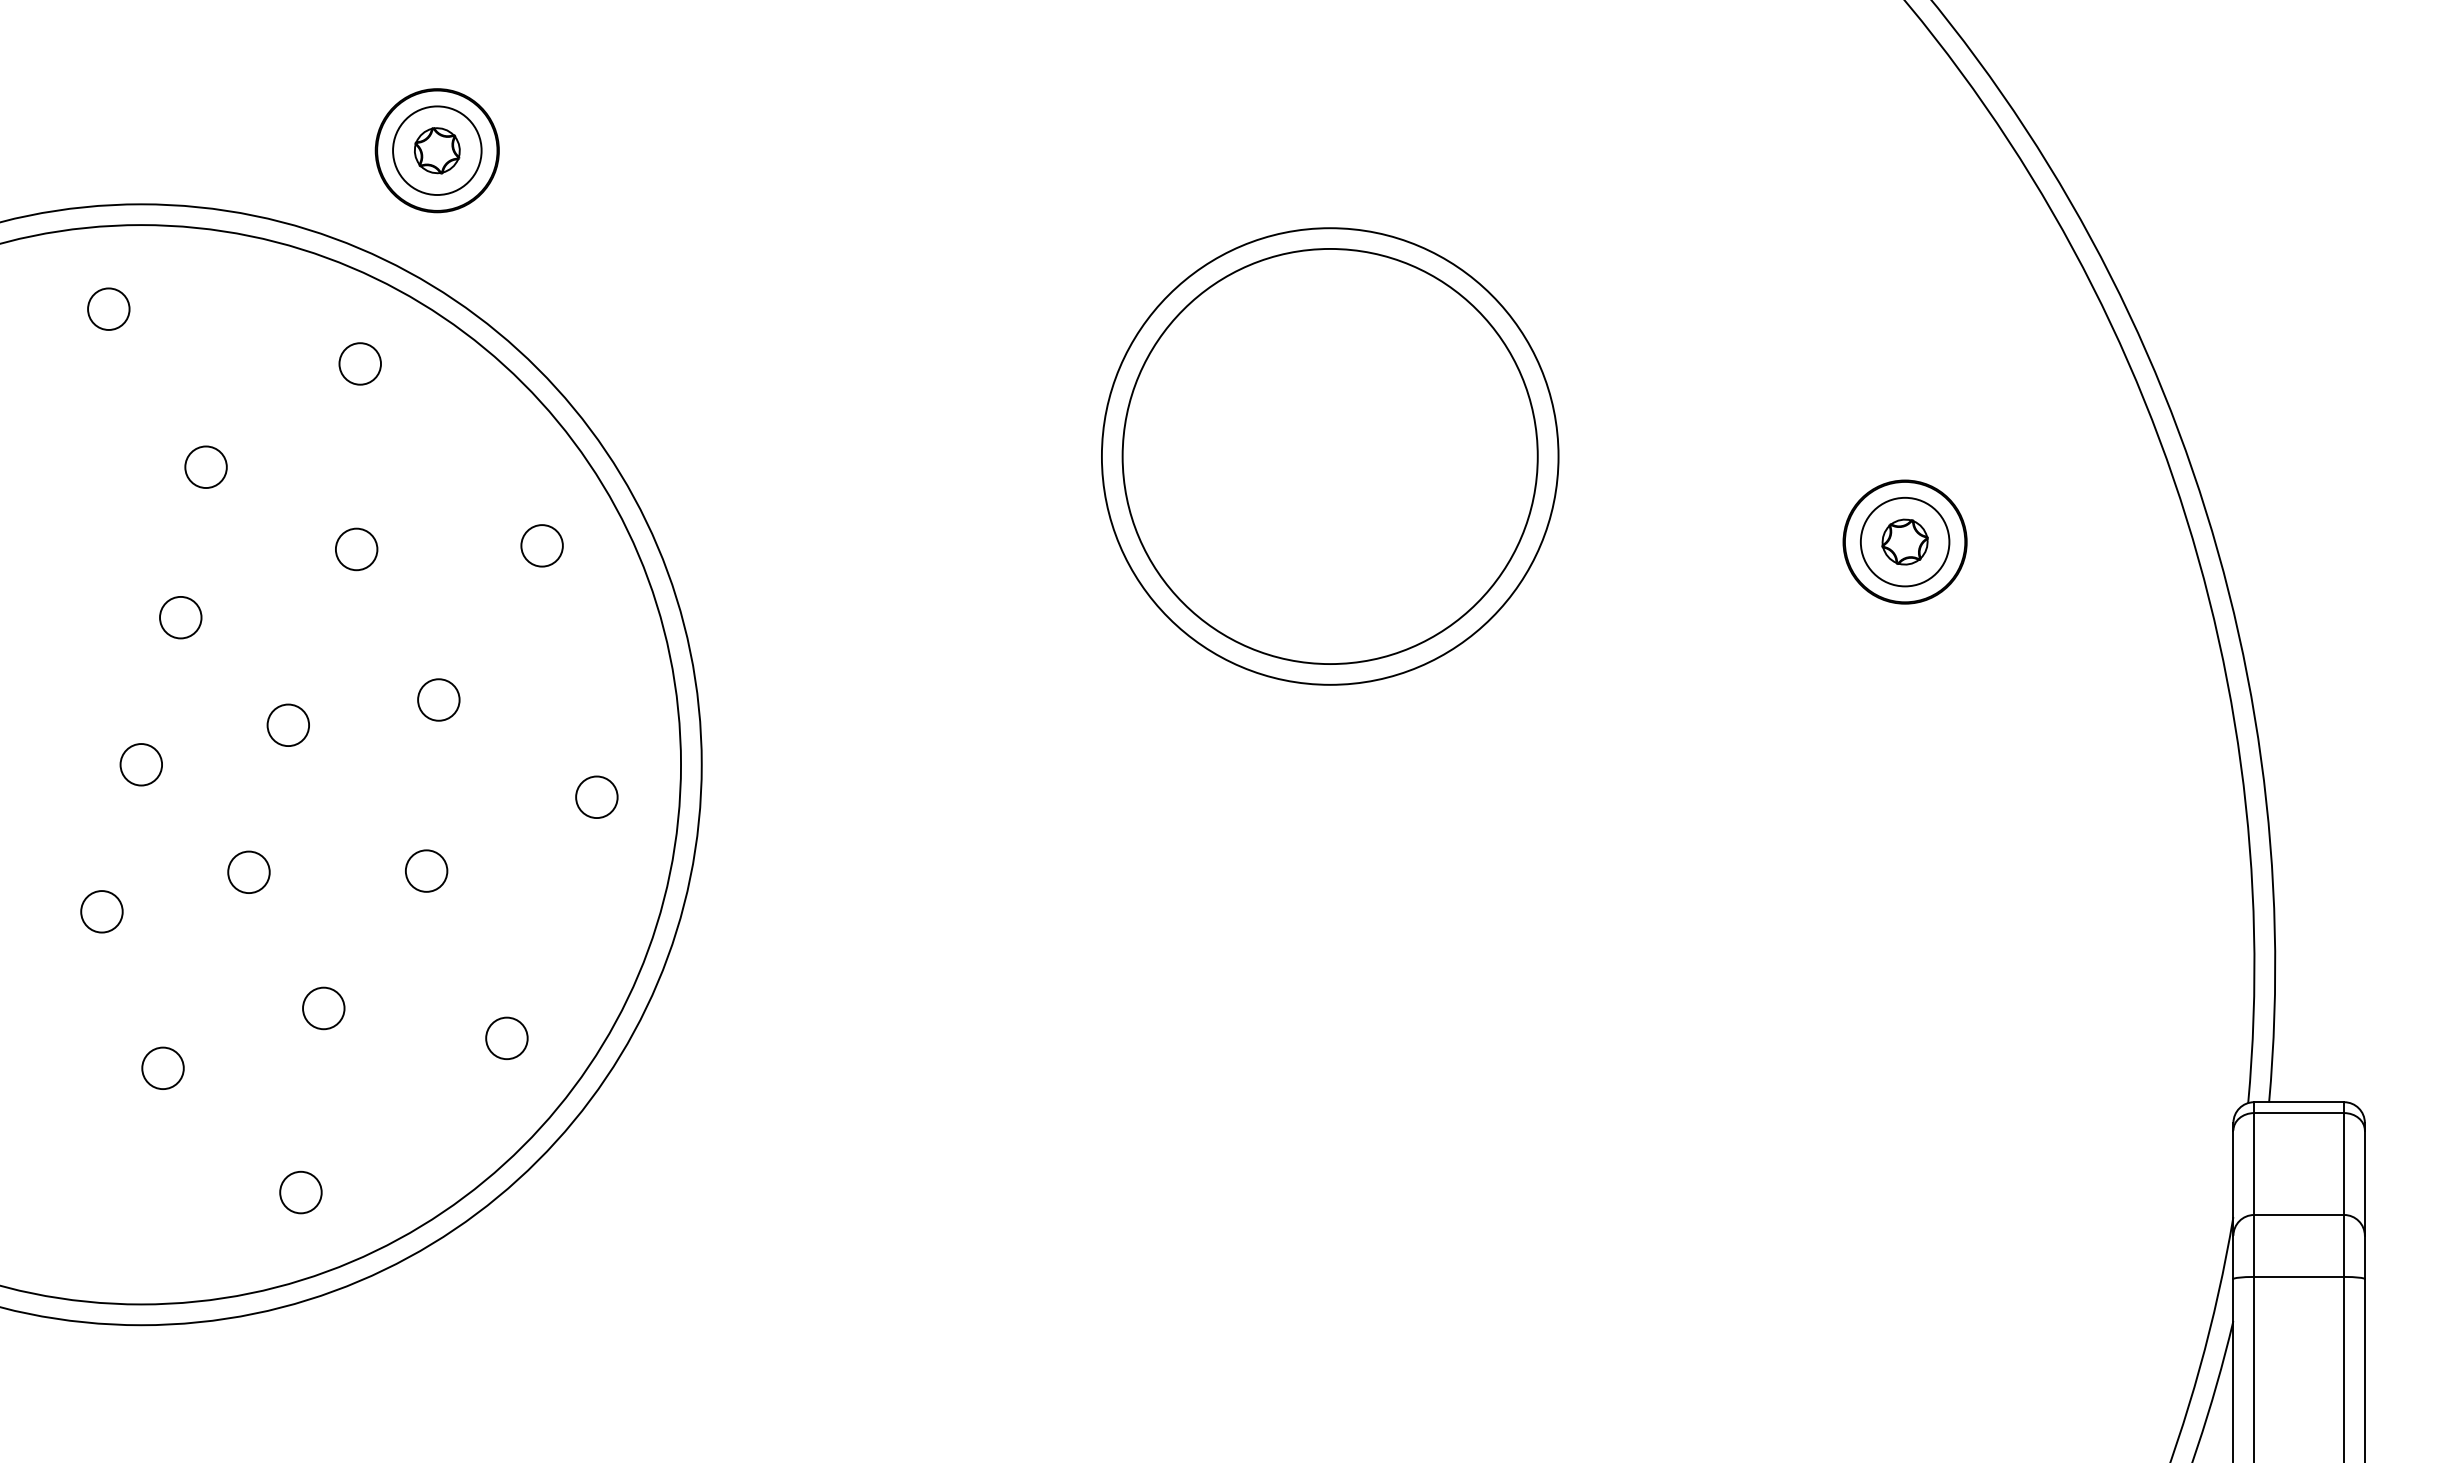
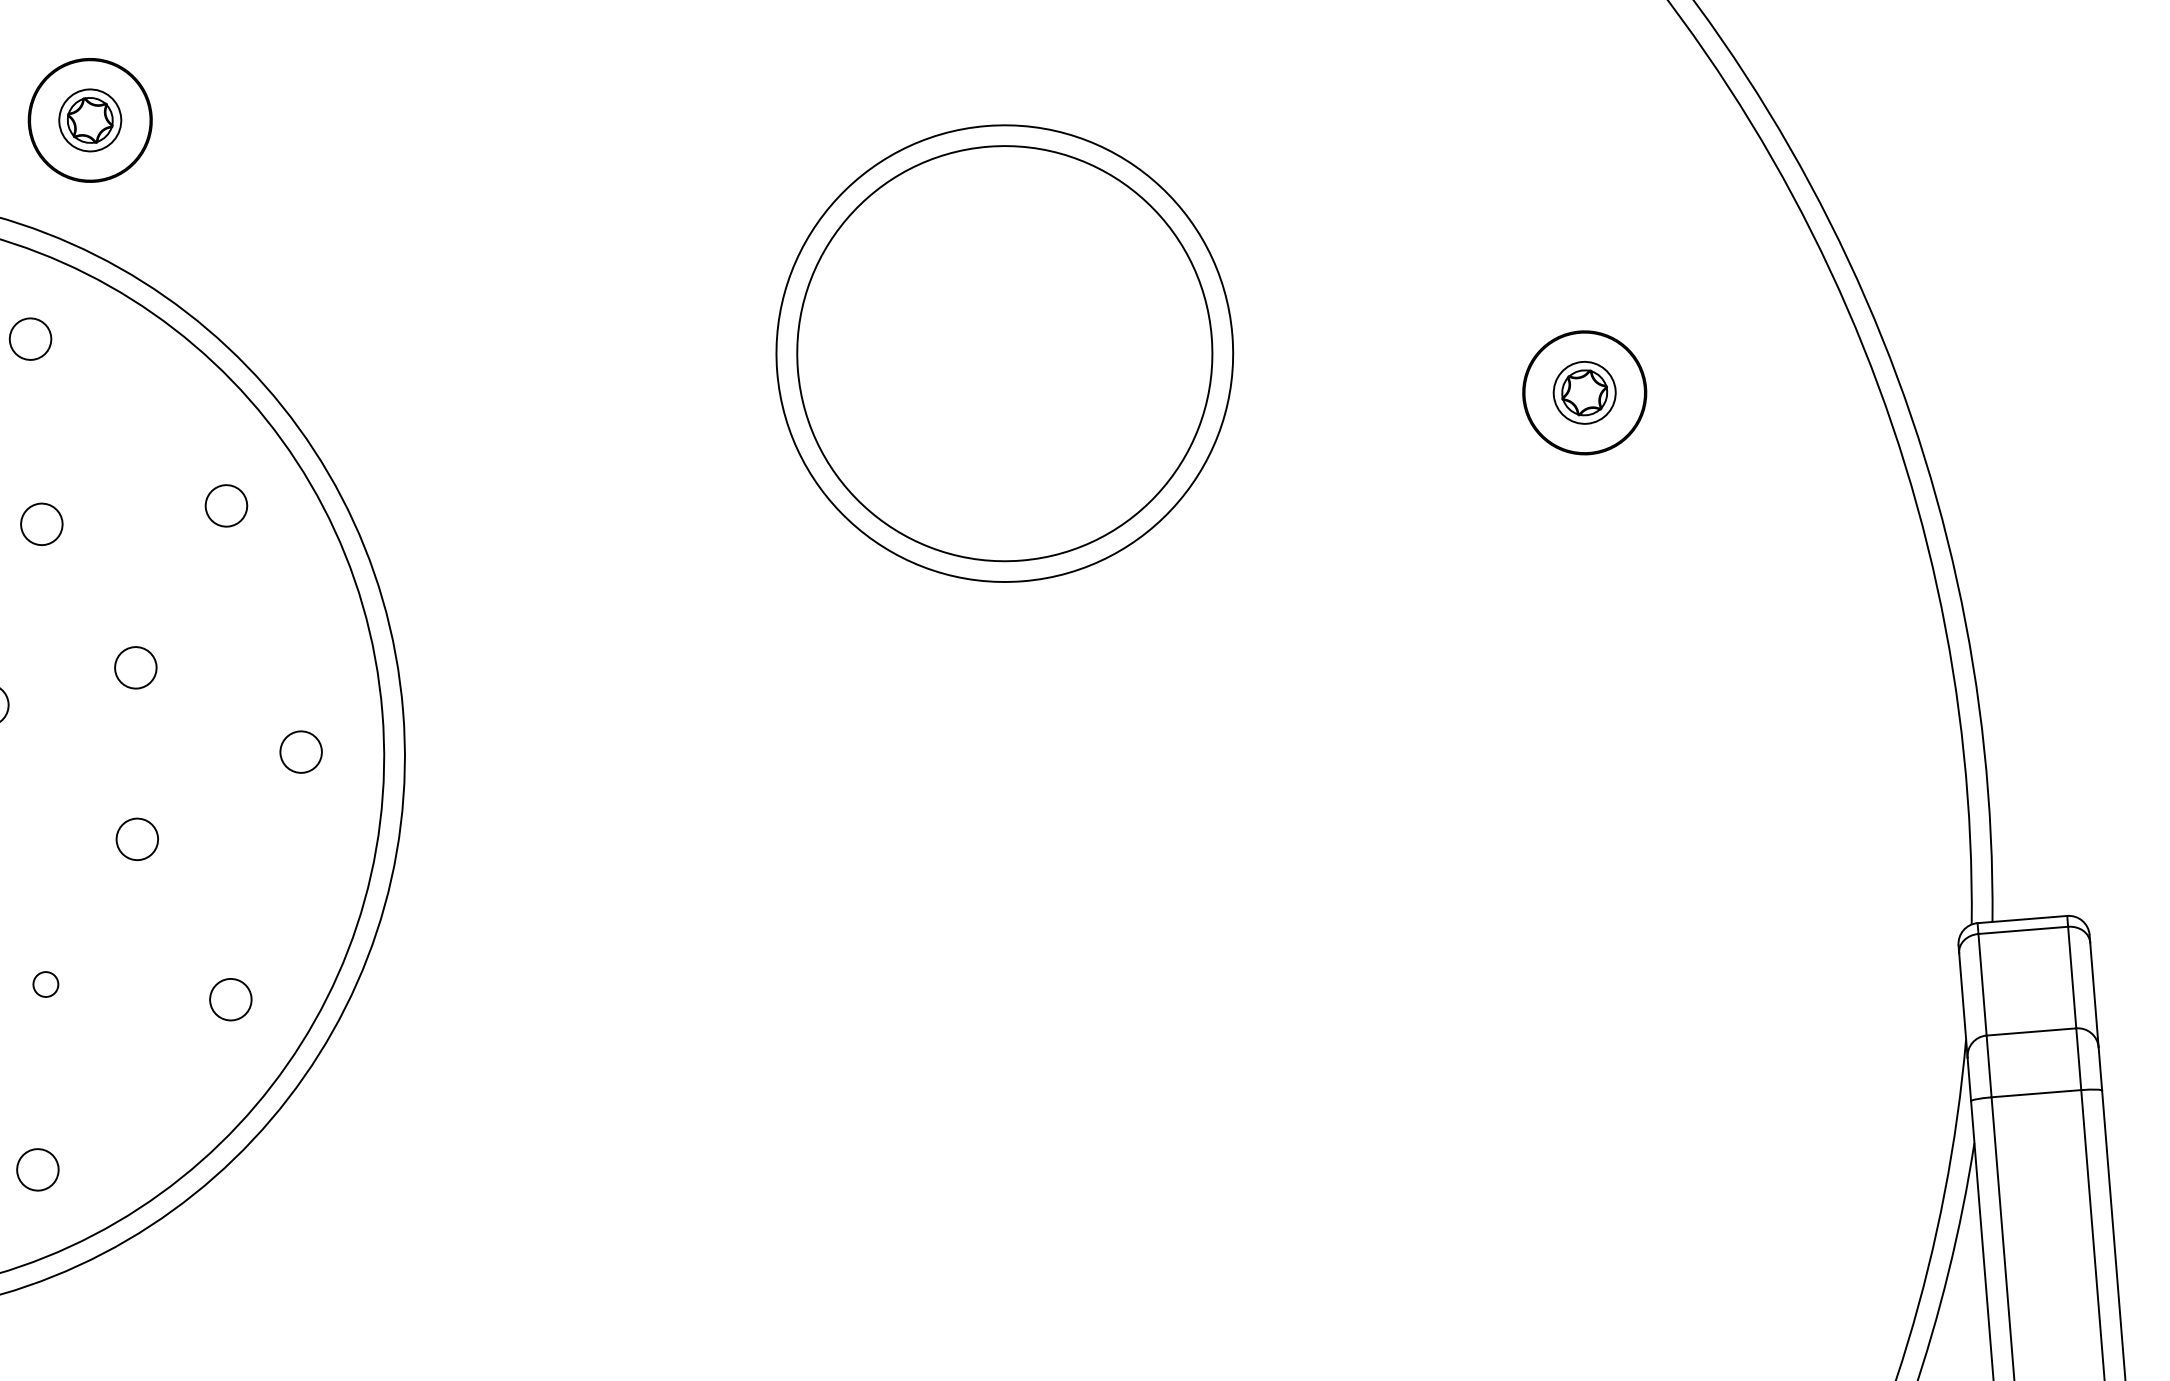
circle: (437, 150) -> (90, 120), size x0.7
circle: (1904, 541) -> (1584, 392), size x0.7
circle: (323, 1008) -> (45, 984), size x0.6

